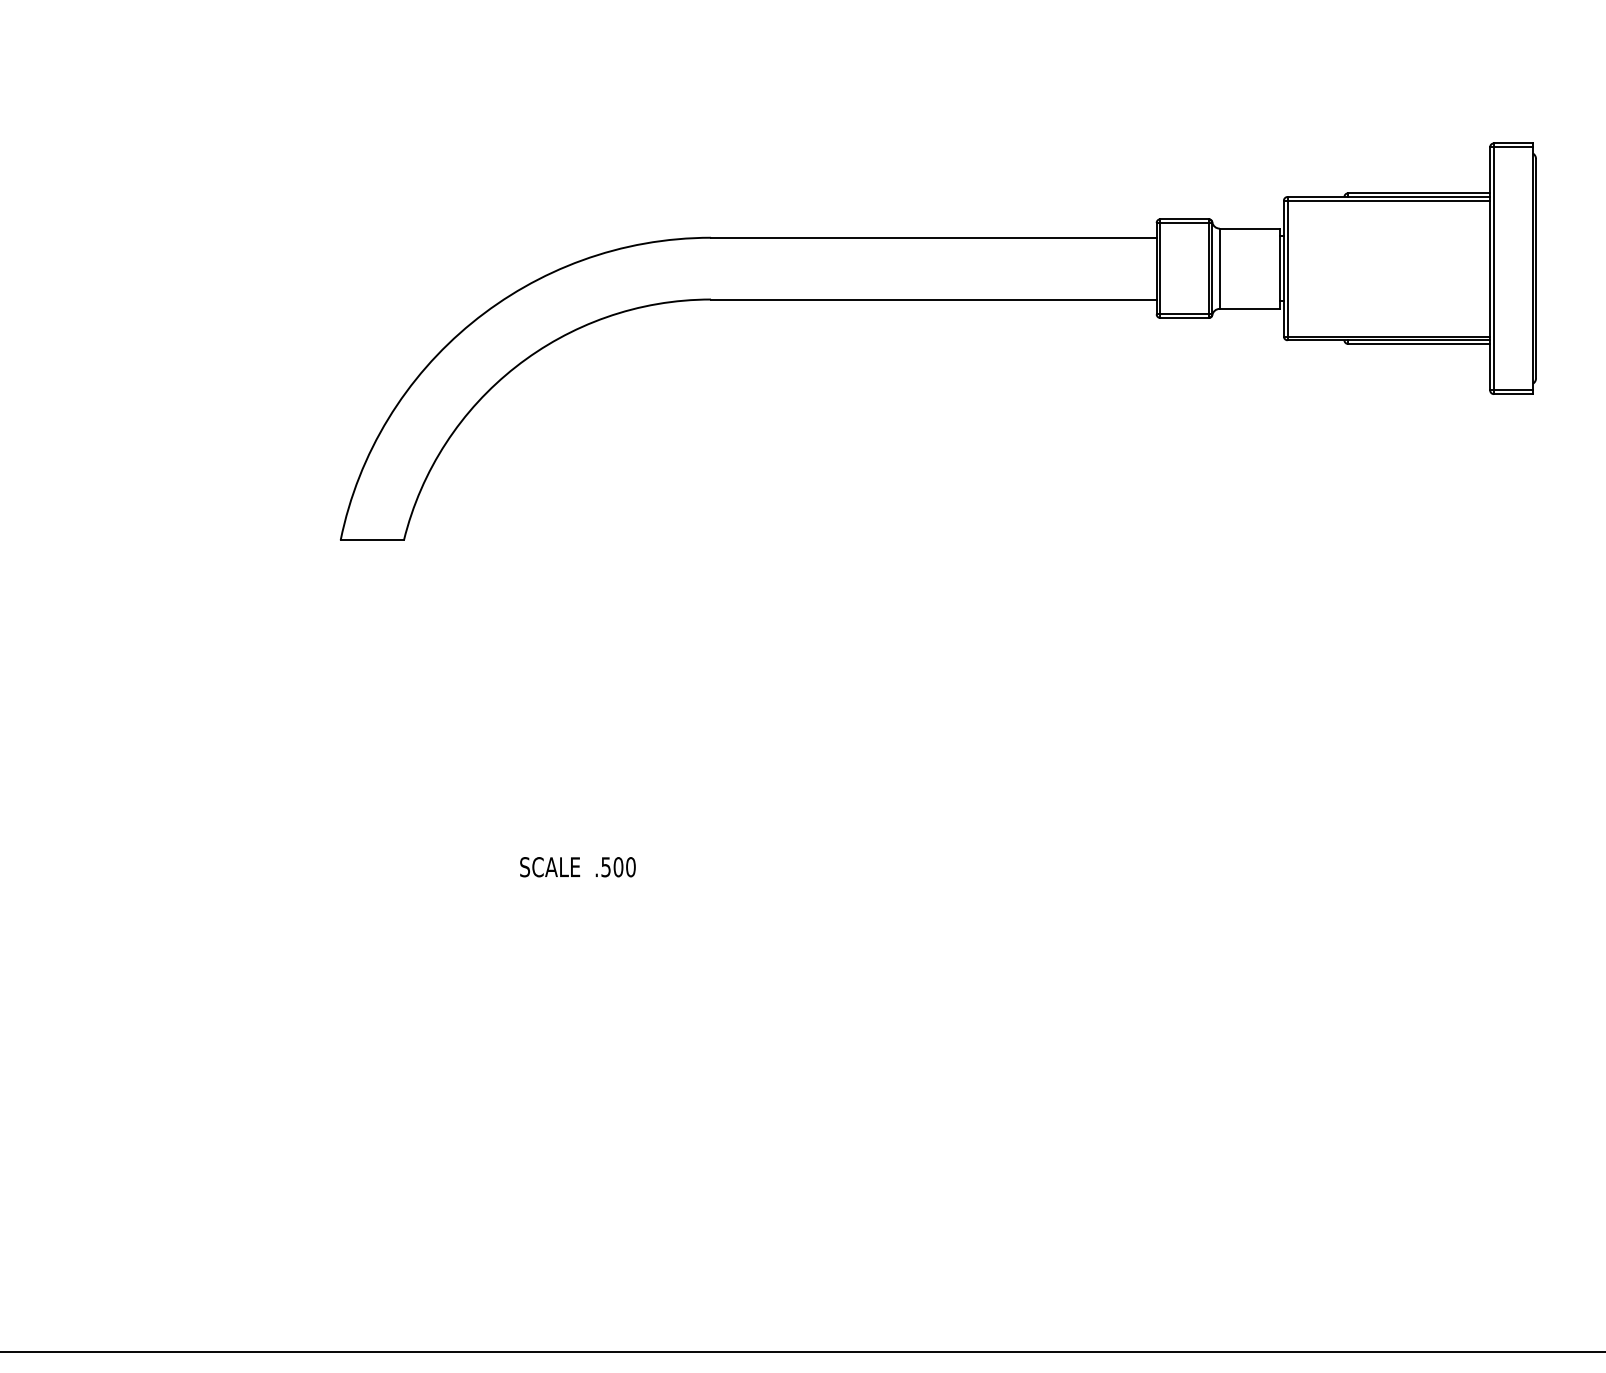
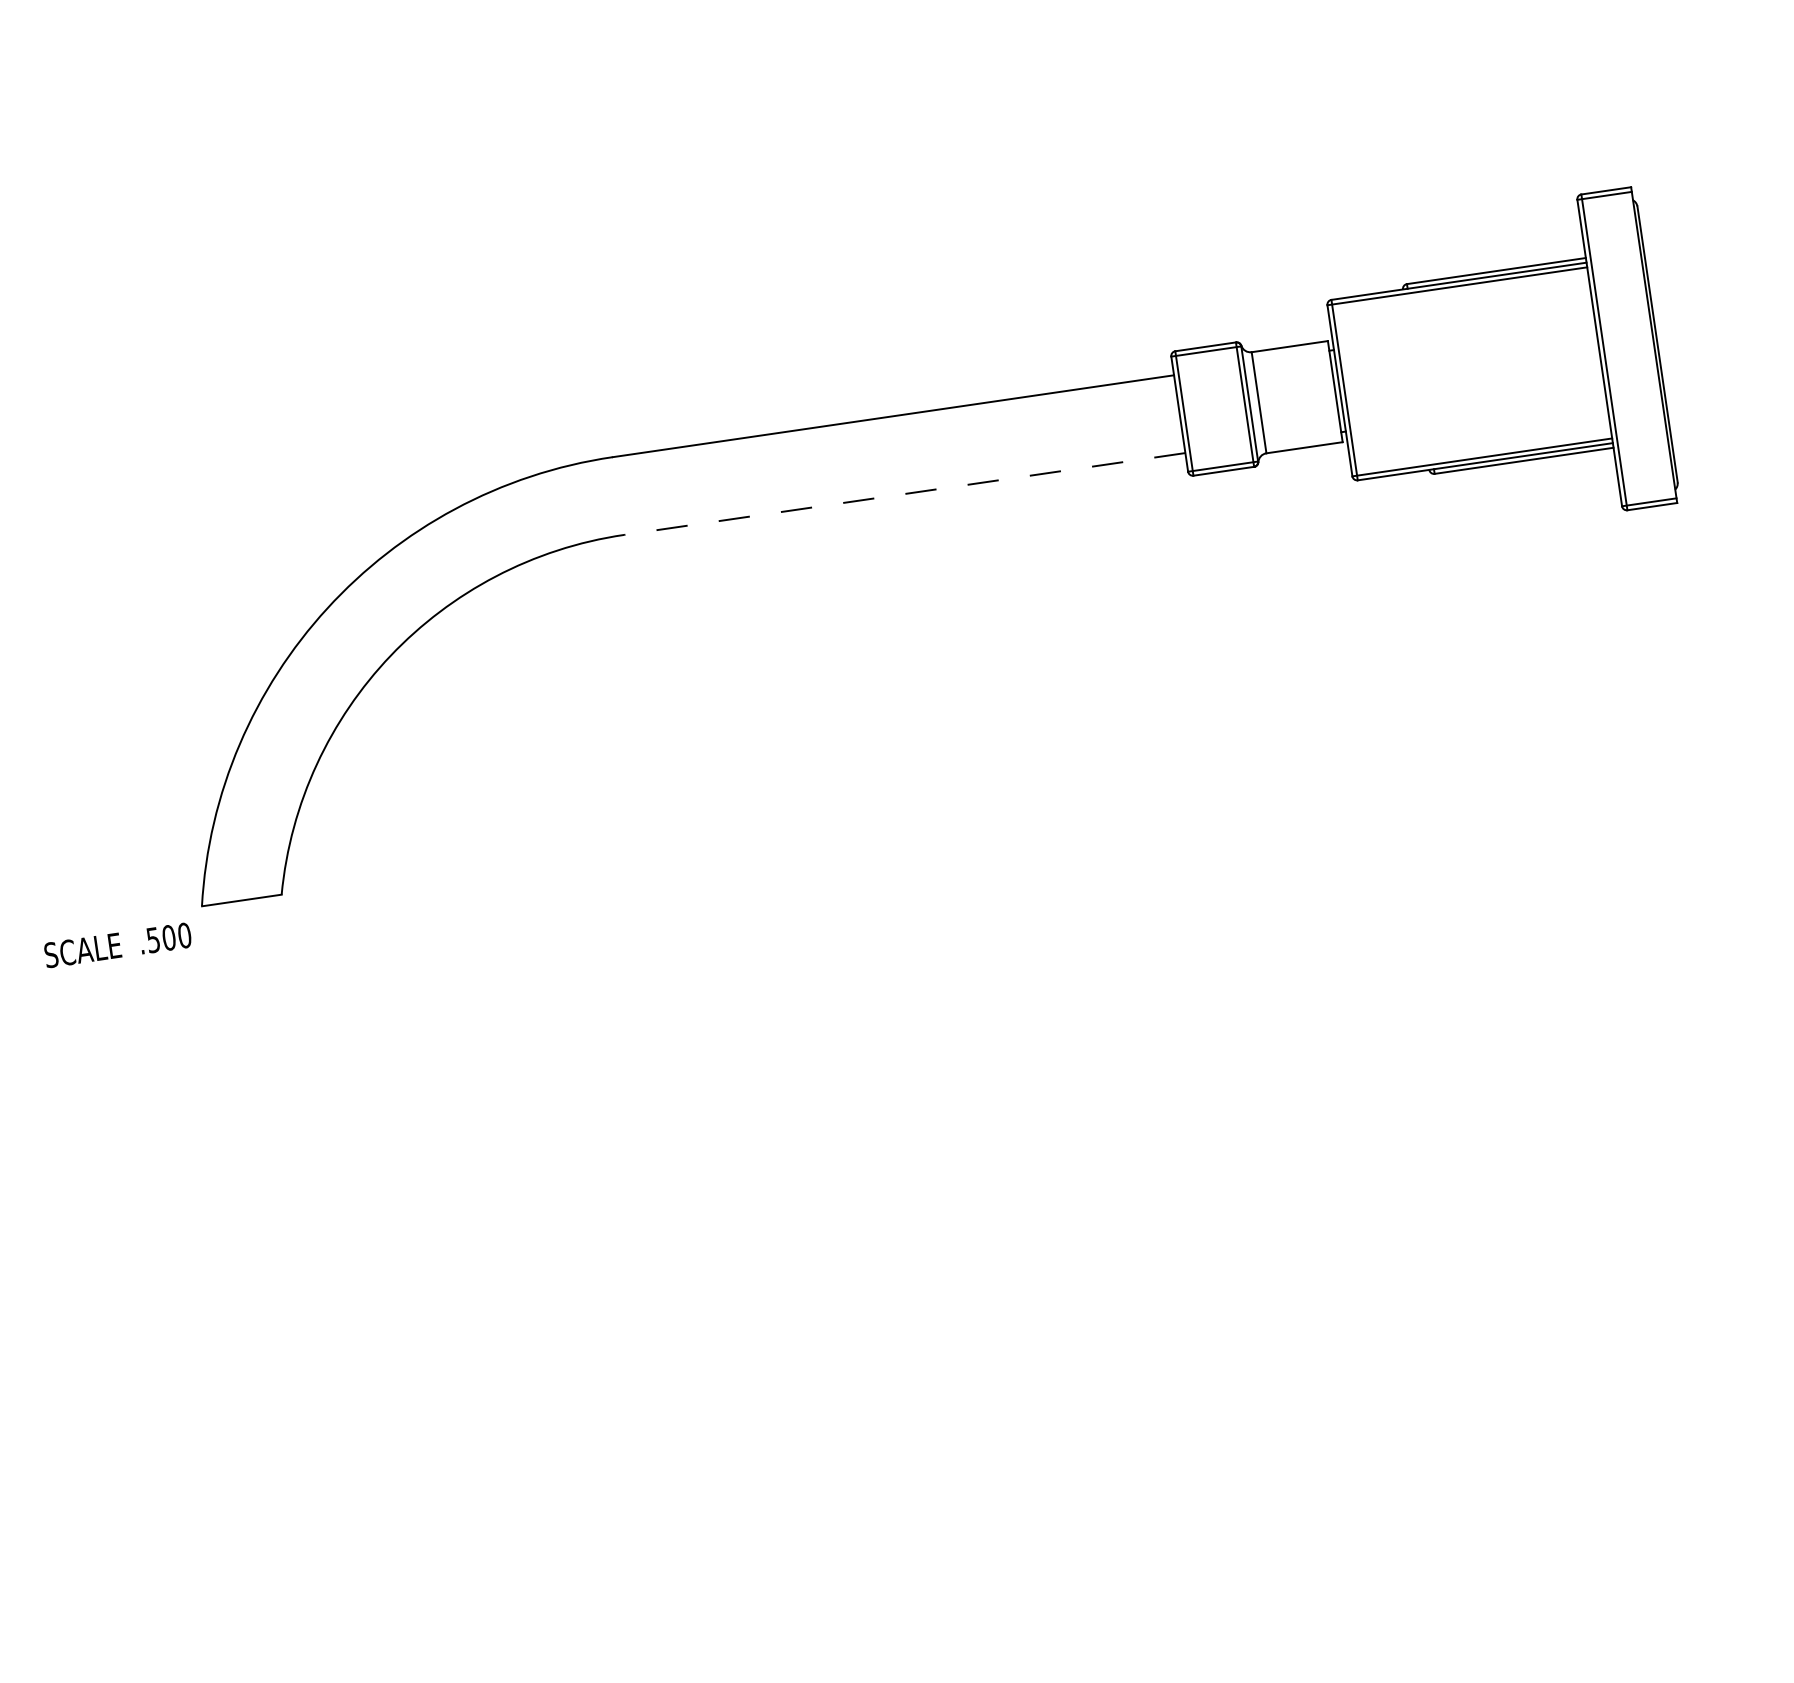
line: (933, 299) -> (904, 494), solid -> dashed
text: (577, 867) -> (117, 945), moved

